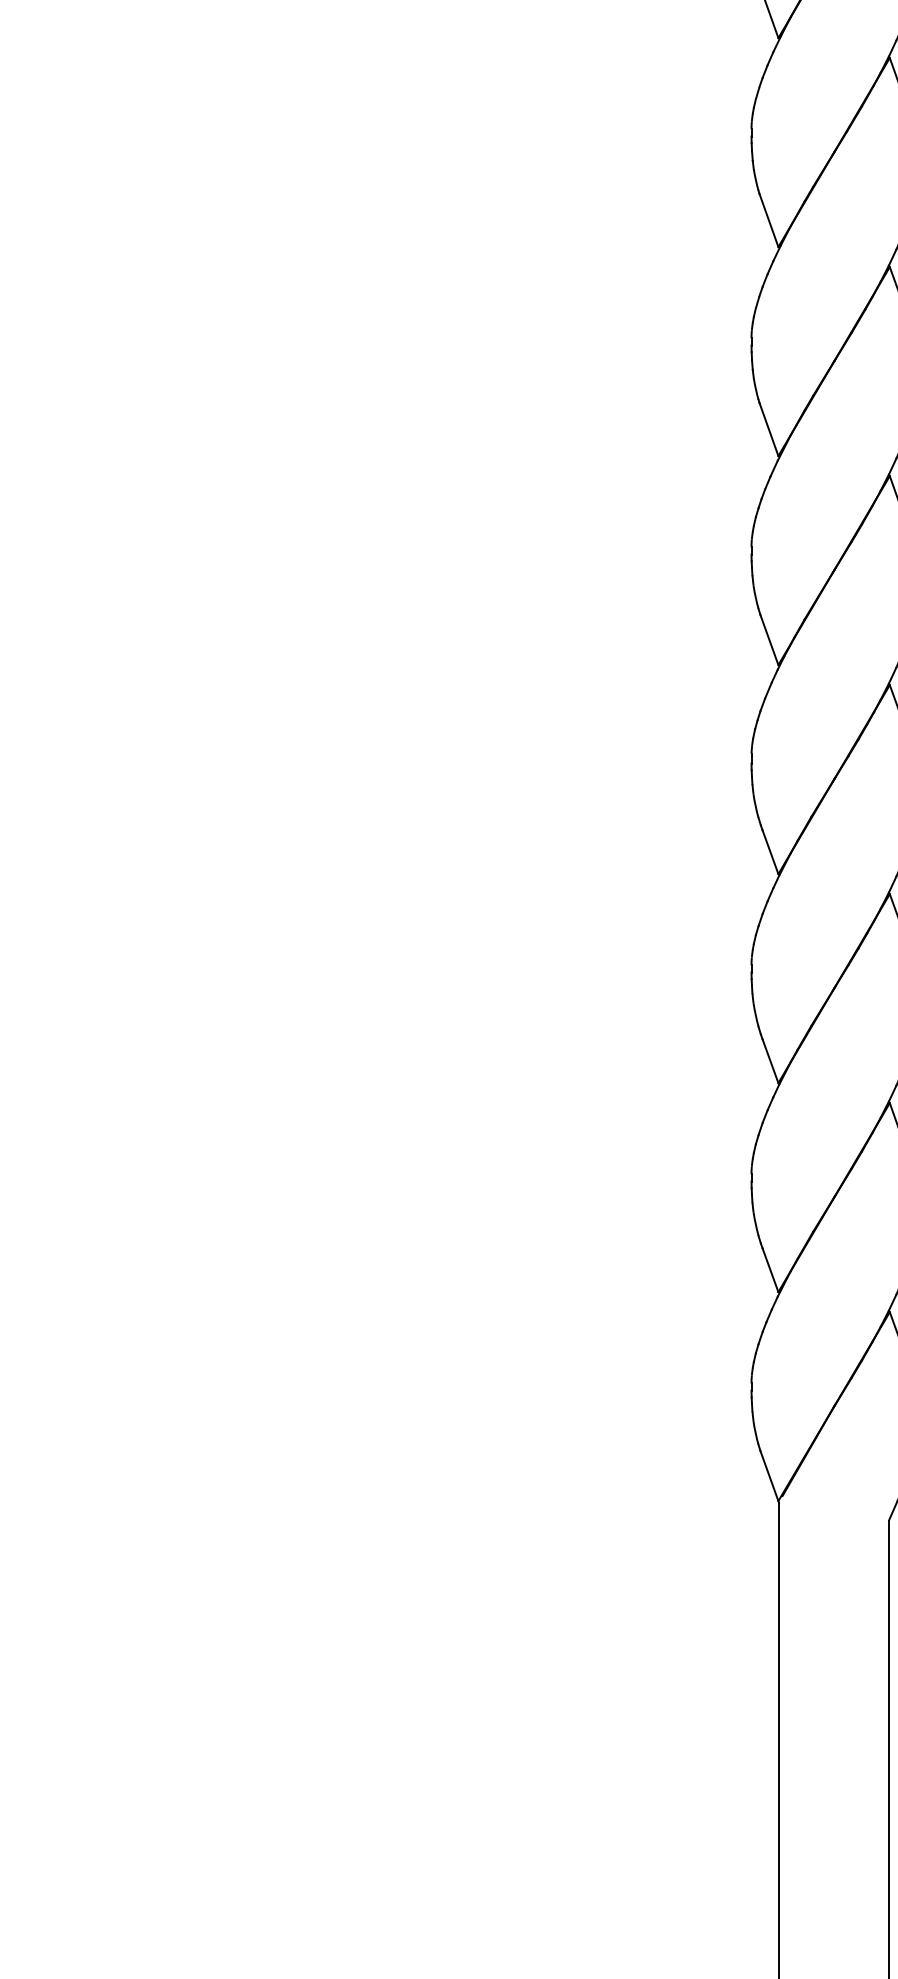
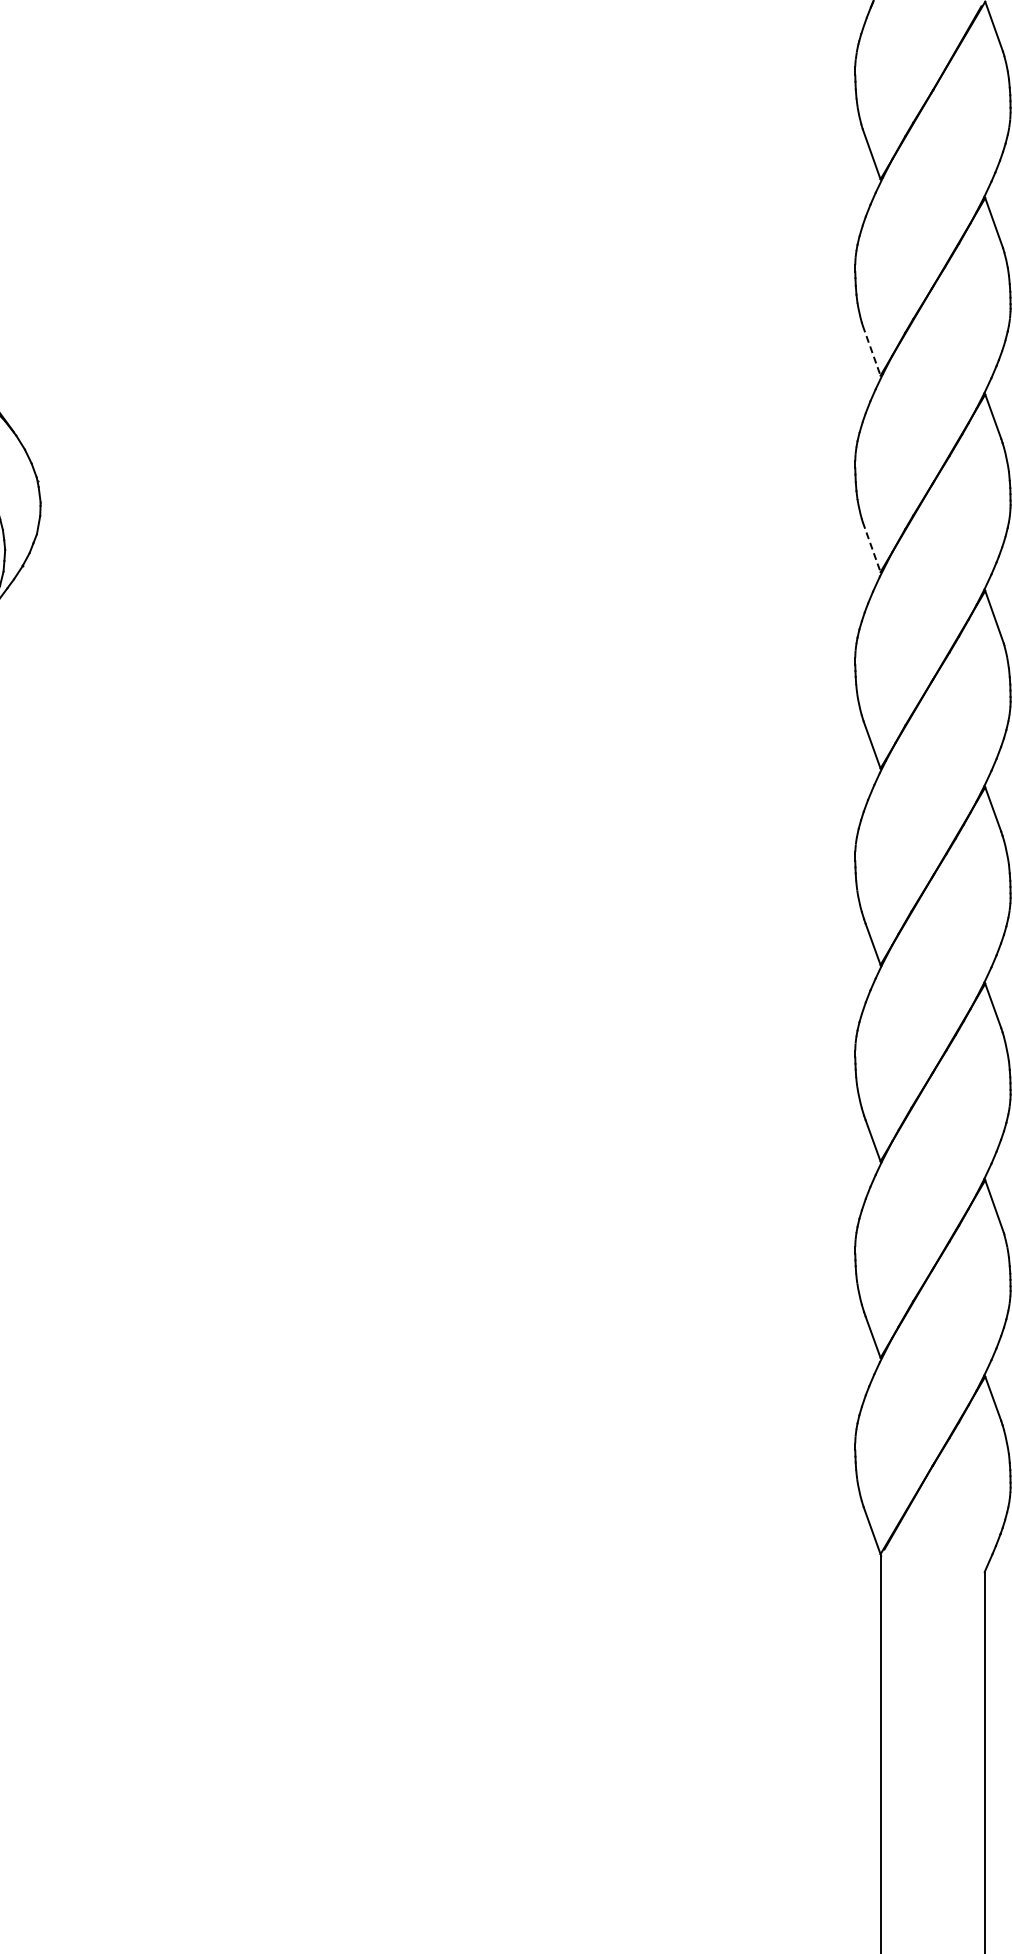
line: (768, 220) -> (871, 350), solid -> dashed
line: (768, 429) -> (871, 547), solid -> dashed

